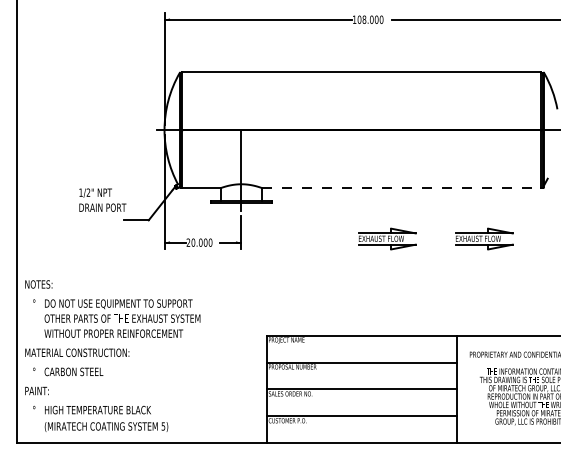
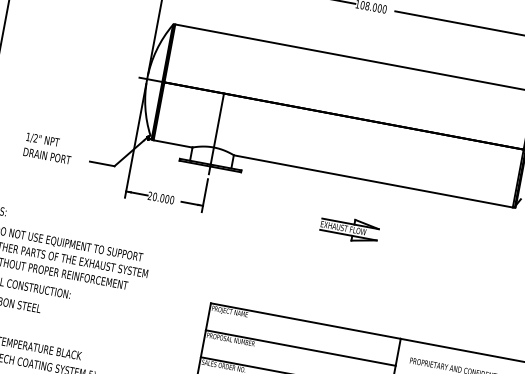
line: (401, 188) -> (373, 181), dashed -> solid
text: (102, 199) -> (48, 147), moved
part: (484, 238) -> (446, 247), removed

